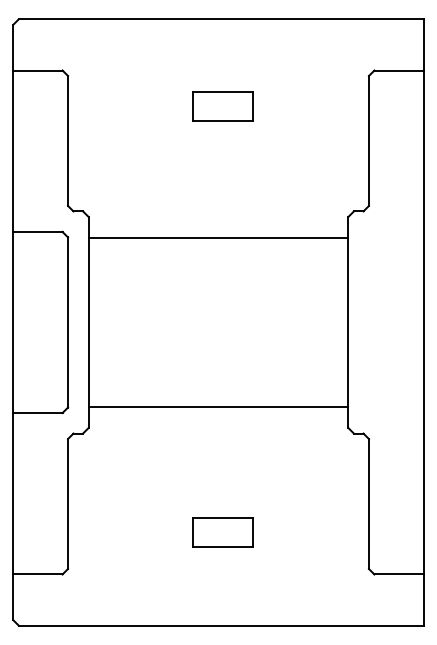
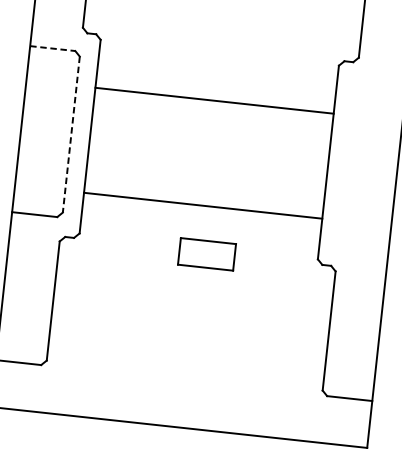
line: (37, 231) -> (52, 48), solid -> dashed
line: (218, 238) -> (214, 101), moved
line: (68, 322) -> (71, 134), solid -> dashed
line: (218, 406) -> (203, 205), moved
part: (222, 532) -> (206, 254), moved

